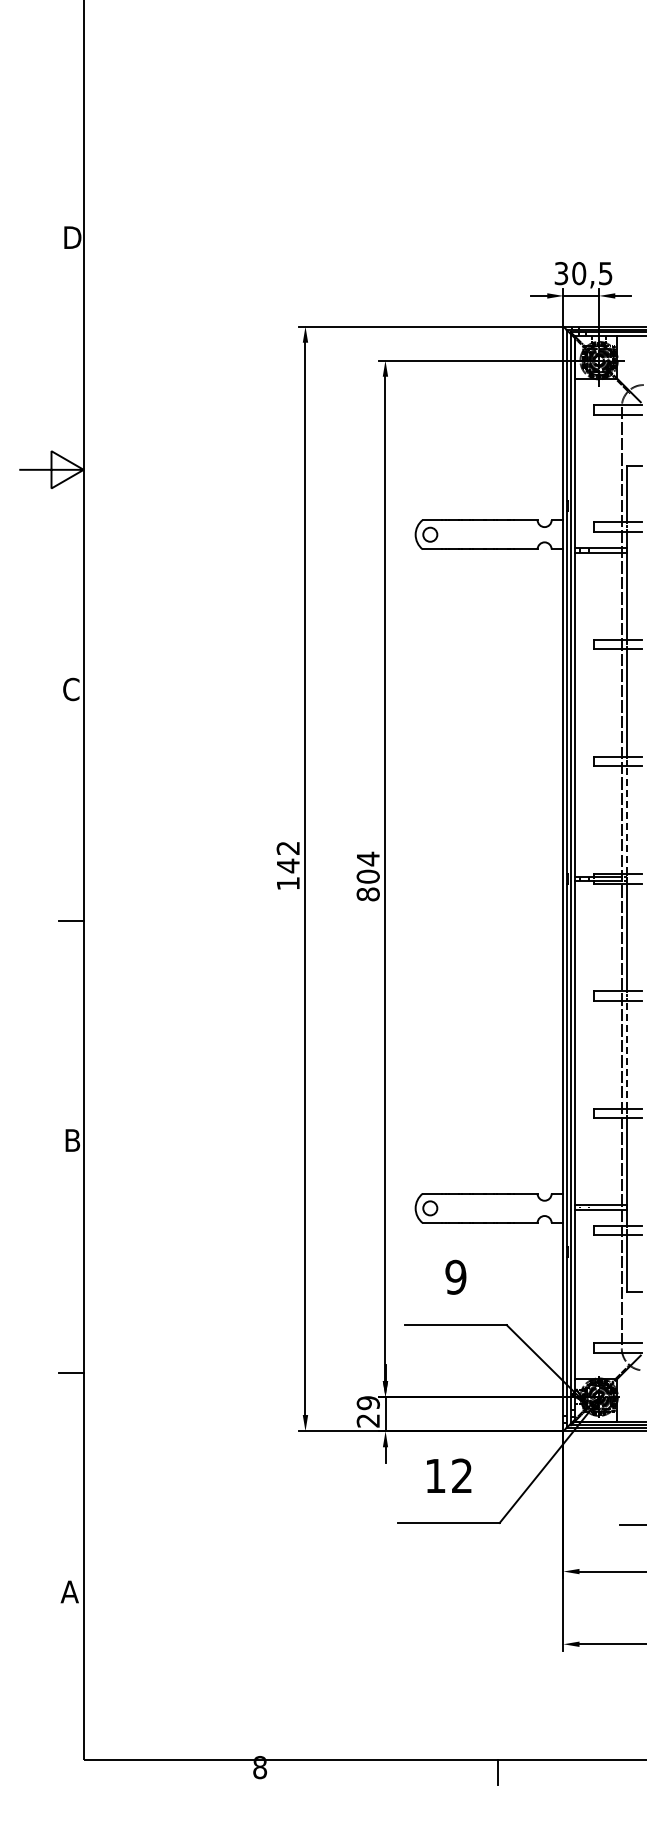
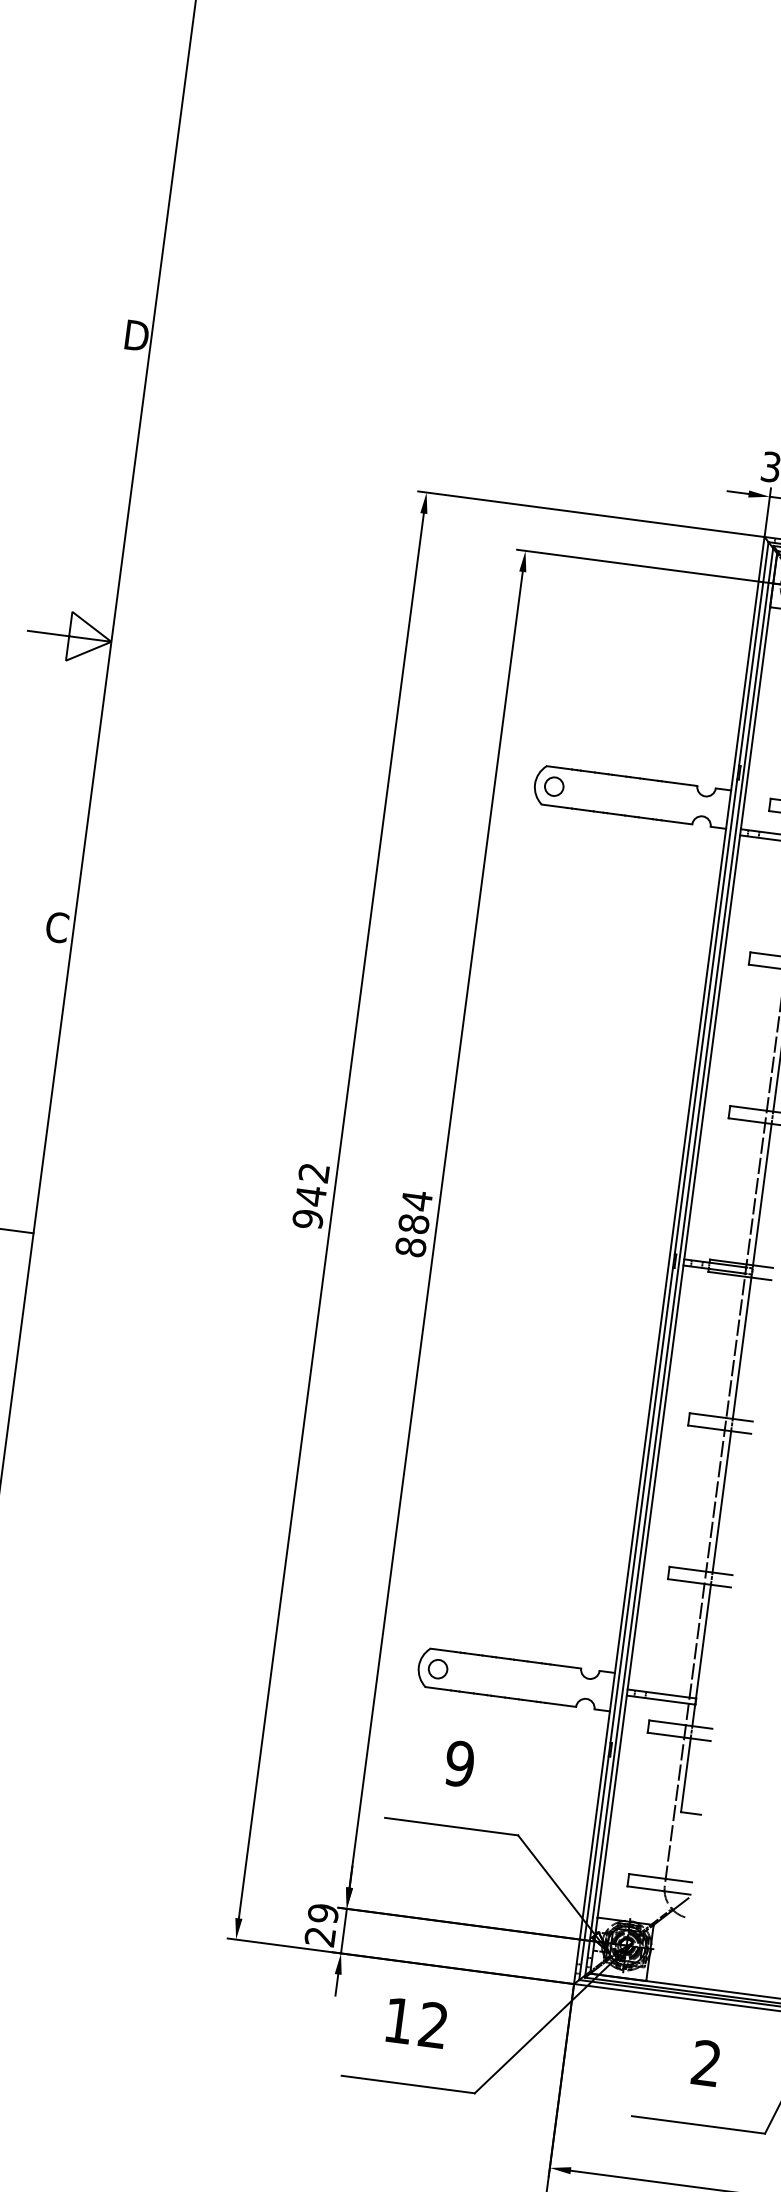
line: (626, 820) -> (762, 1194), dashed -> solid
text: (368, 876) -> (414, 1223), 804 -> 884
text: (287, 883) -> (307, 1218), 142 -> 942
line: (626, 1054) -> (721, 1501), dashed -> solid

